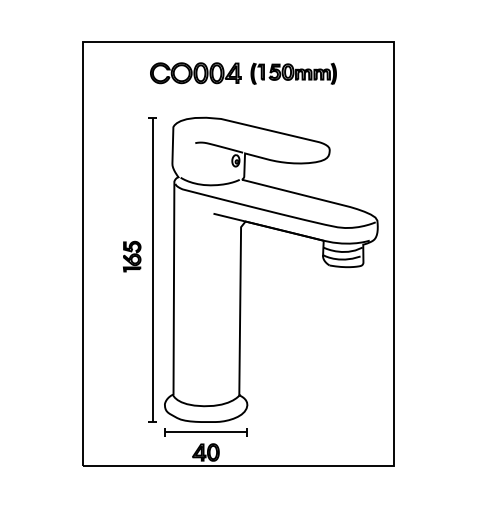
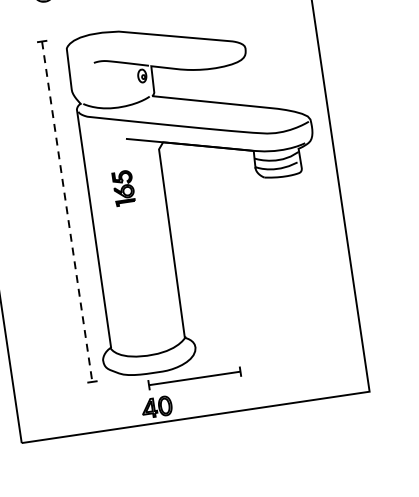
part: (132, 256) -> (124, 188), moved
line: (152, 270) -> (67, 212), solid -> dashed
part: (205, 432) -> (194, 378), moved

